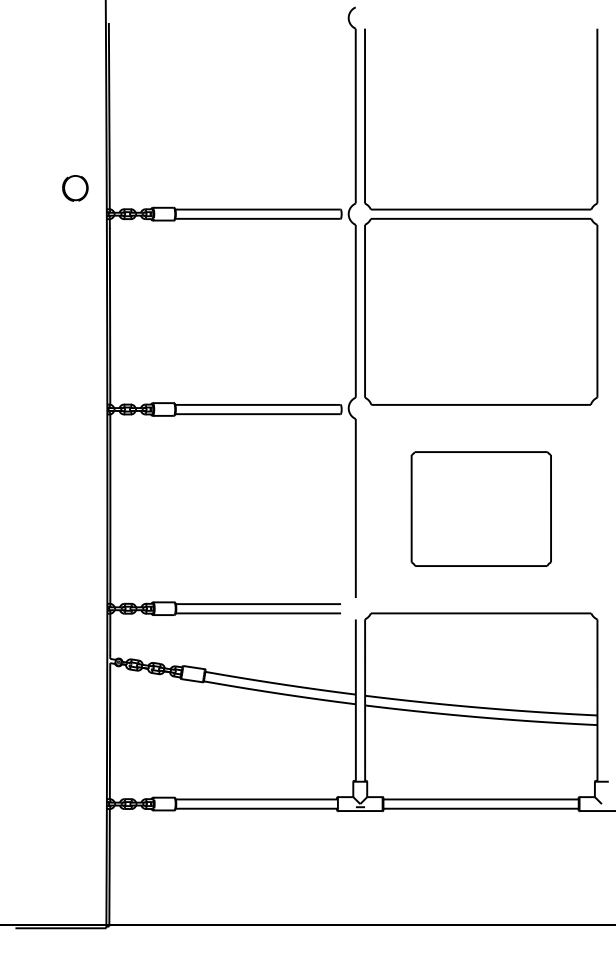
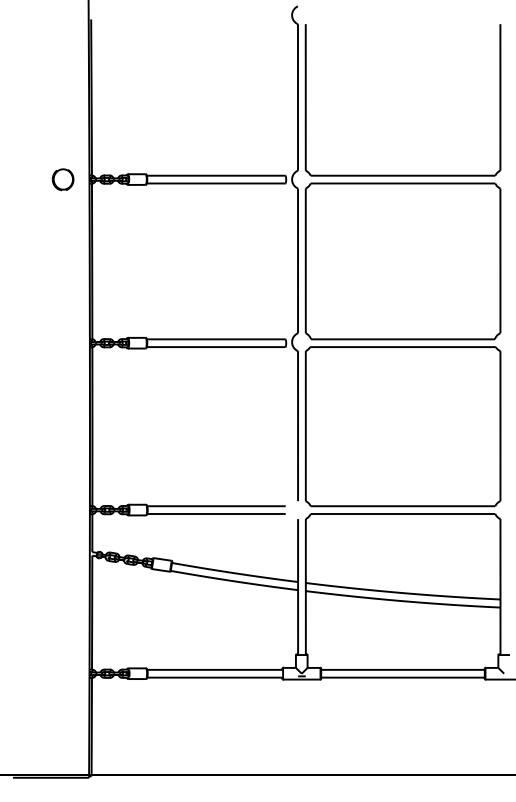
part: (75, 188) -> (63, 179), moved
part: (481, 508) -> (403, 426), size x1.67

